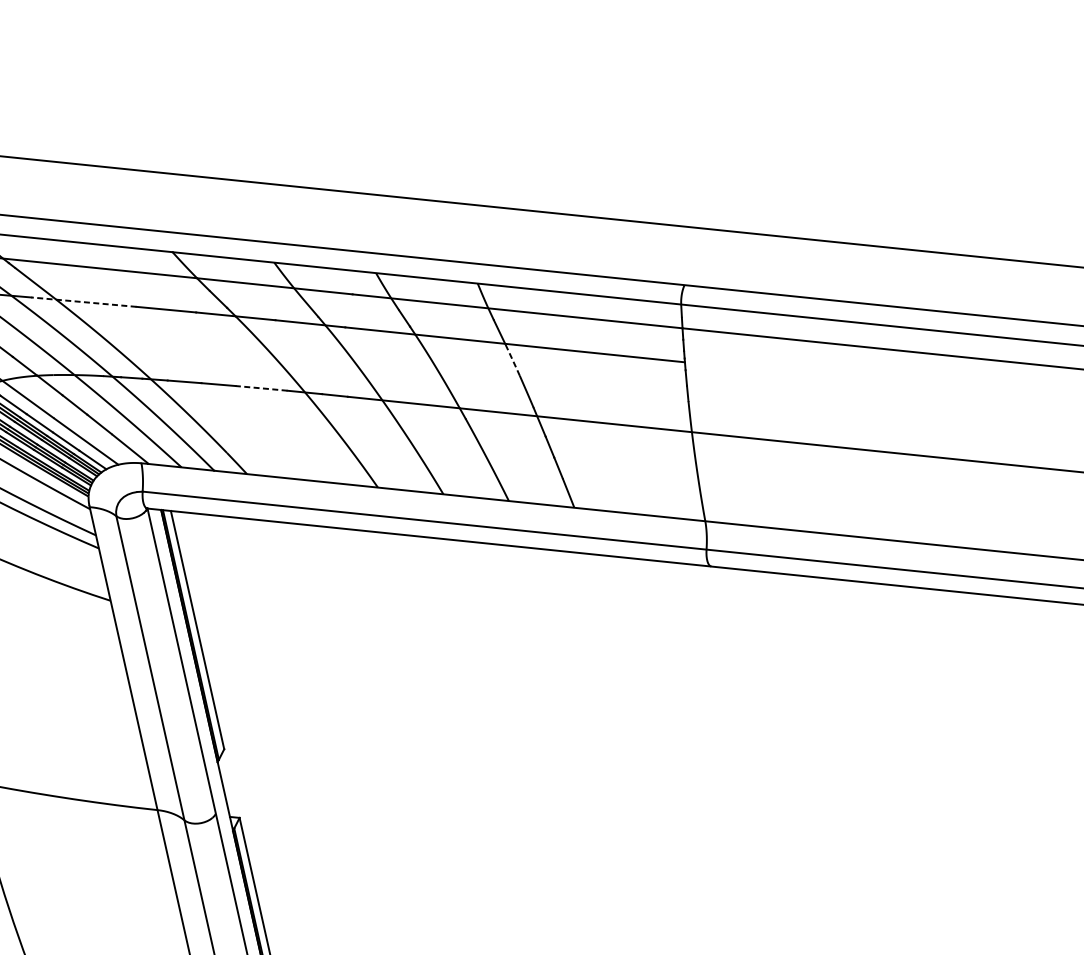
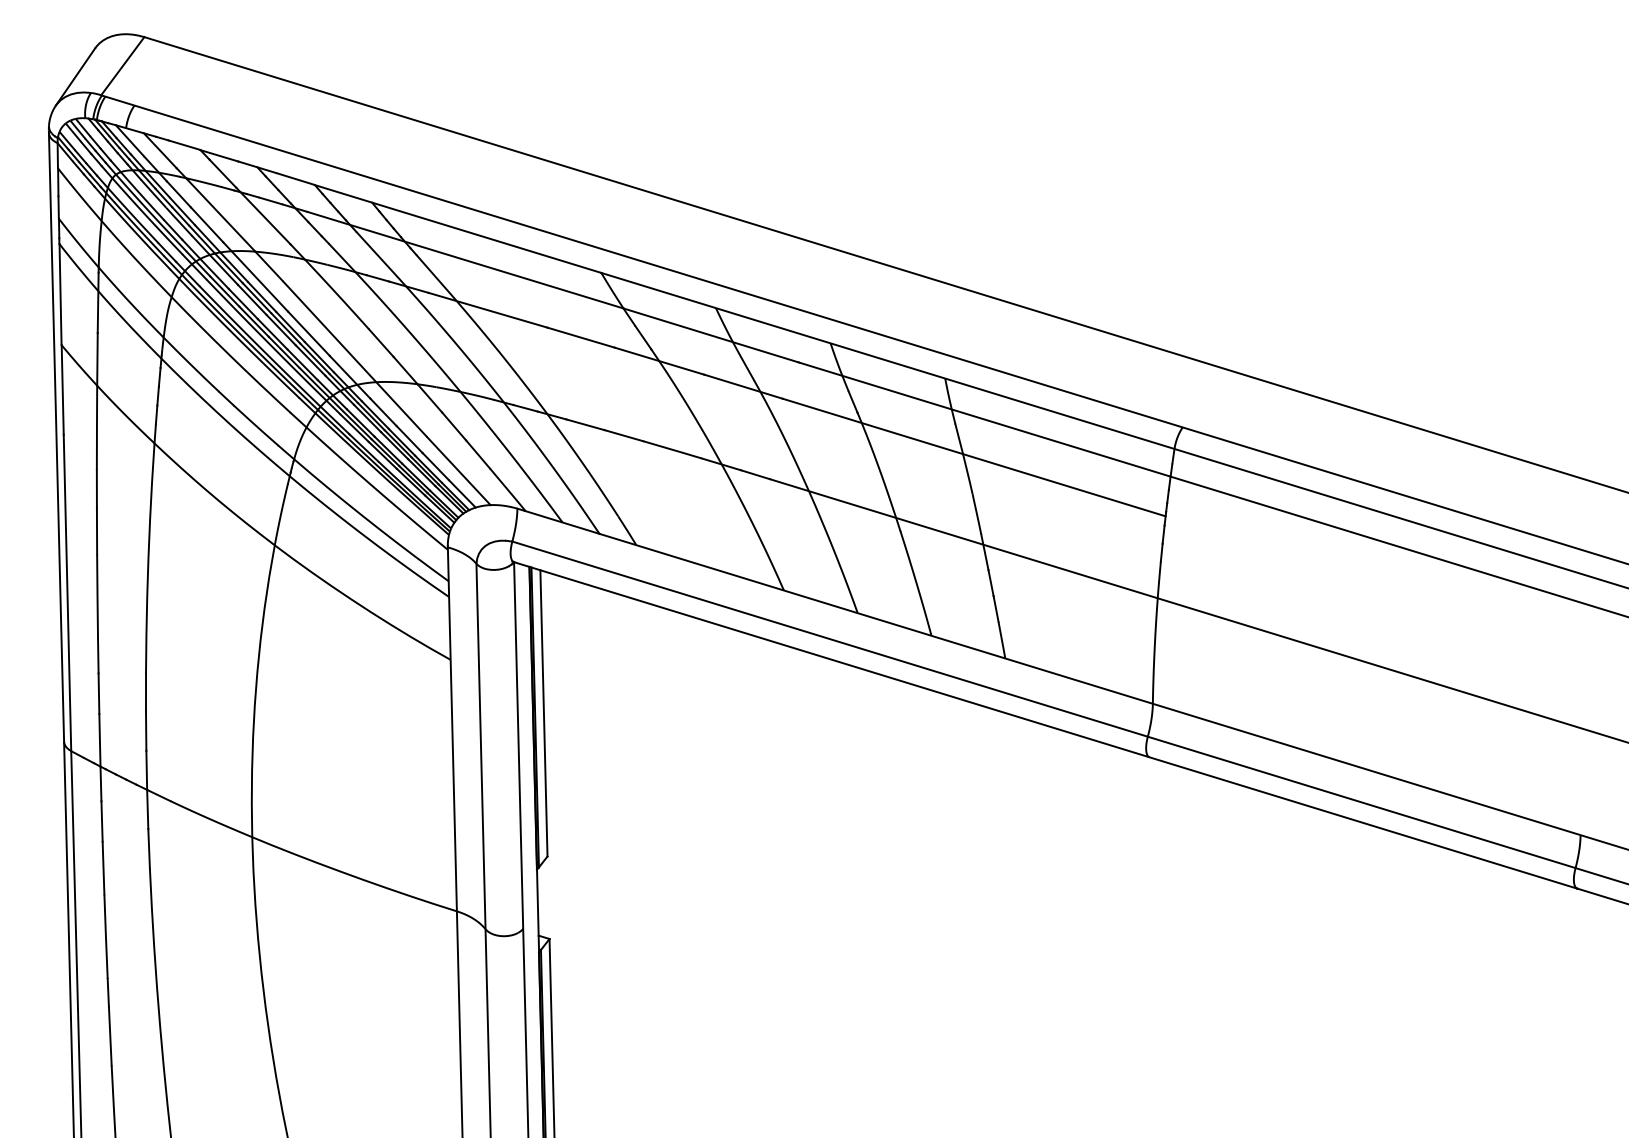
line: (83, 302) -> (487, 310), dashed -> solid
line: (512, 360) -> (967, 474), dashed -> solid
line: (261, 388) -> (672, 449), dashed -> solid

